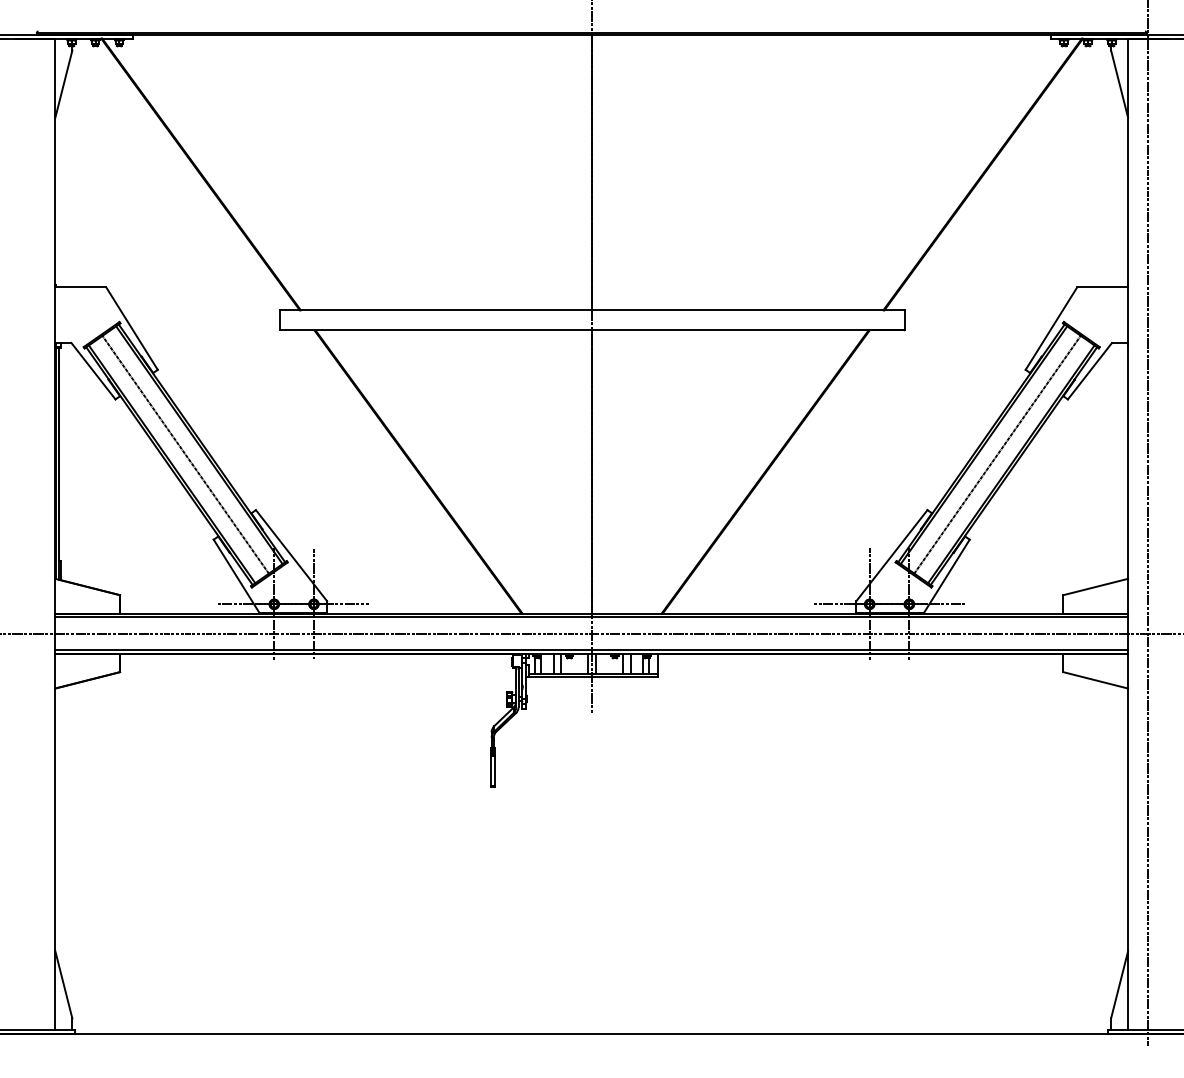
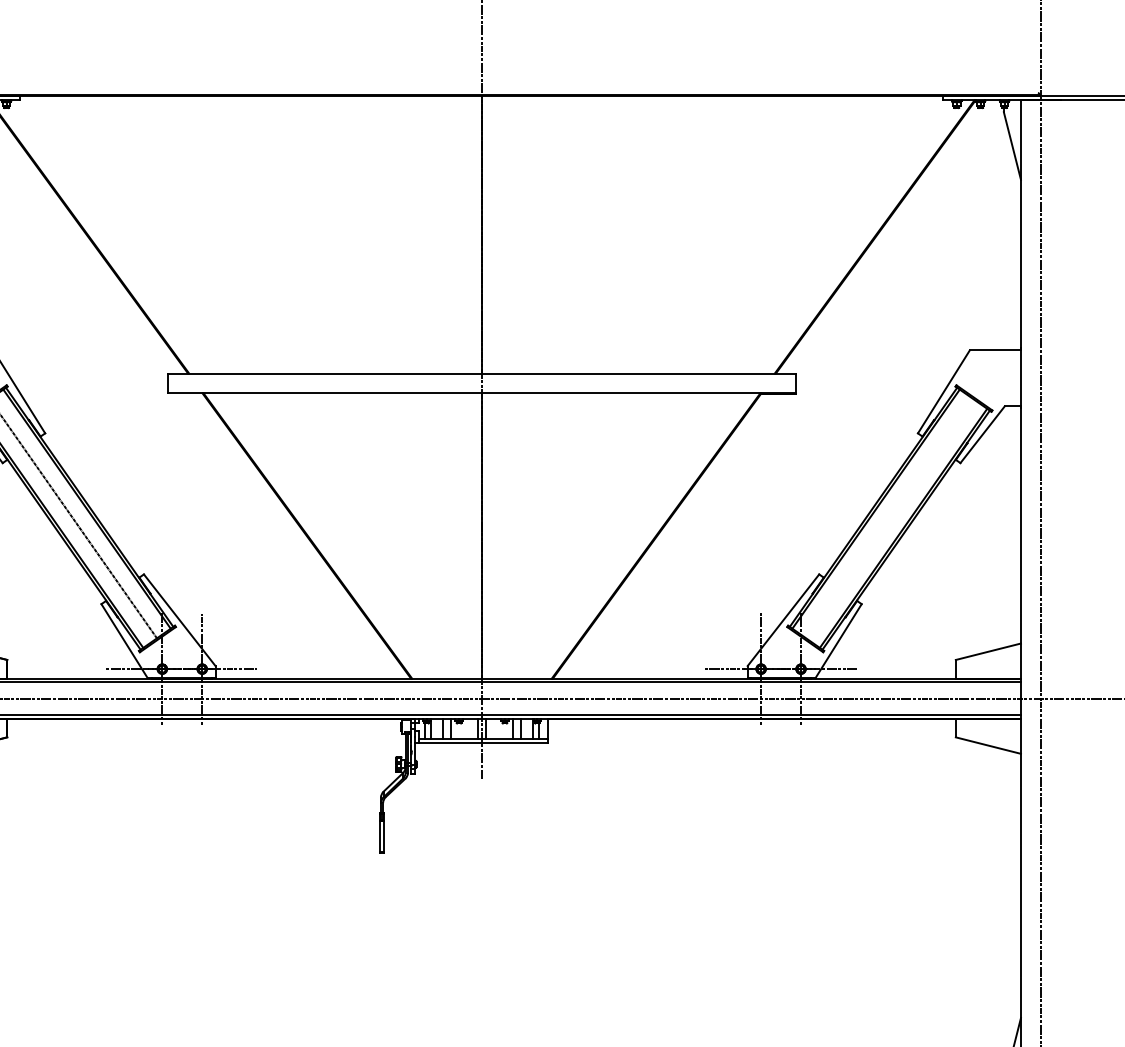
line: (997, 454) -> (889, 518), removed

